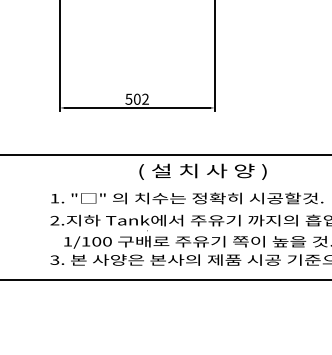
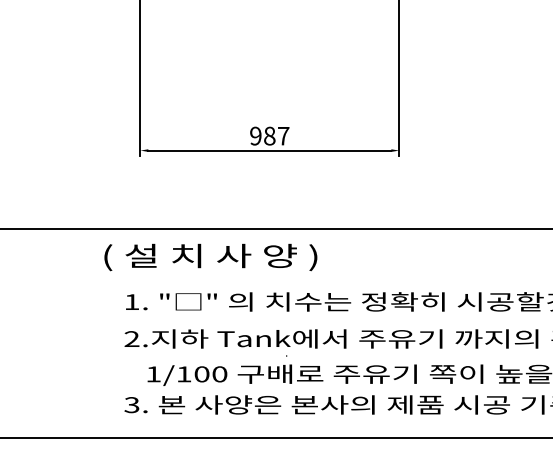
text: (136, 98) -> (268, 134), 502 -> 987
text: (202, 171) -> (209, 256), moved

